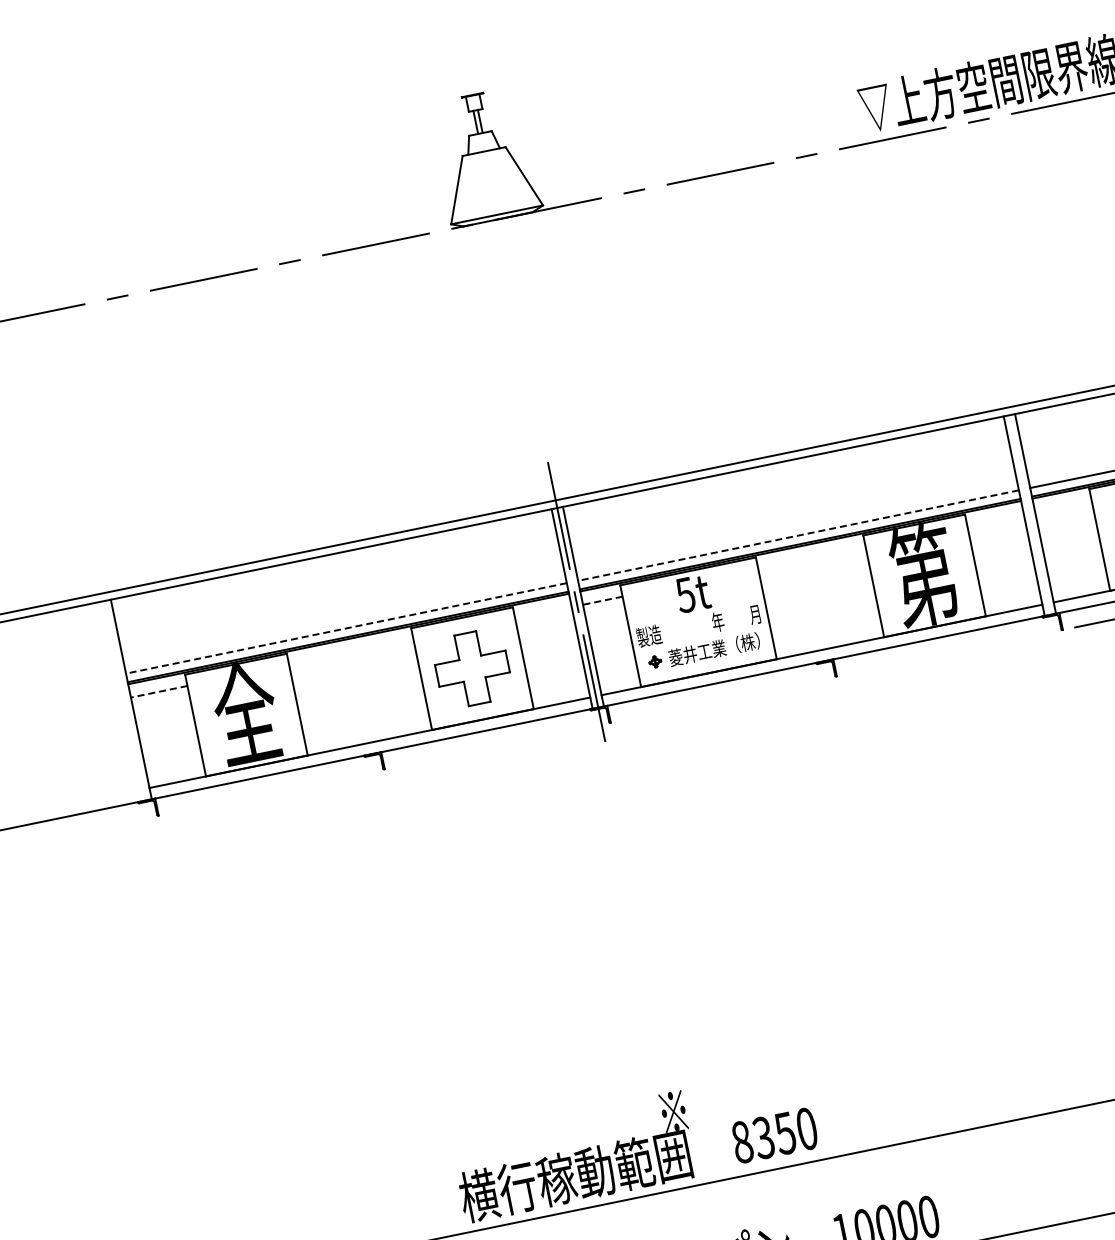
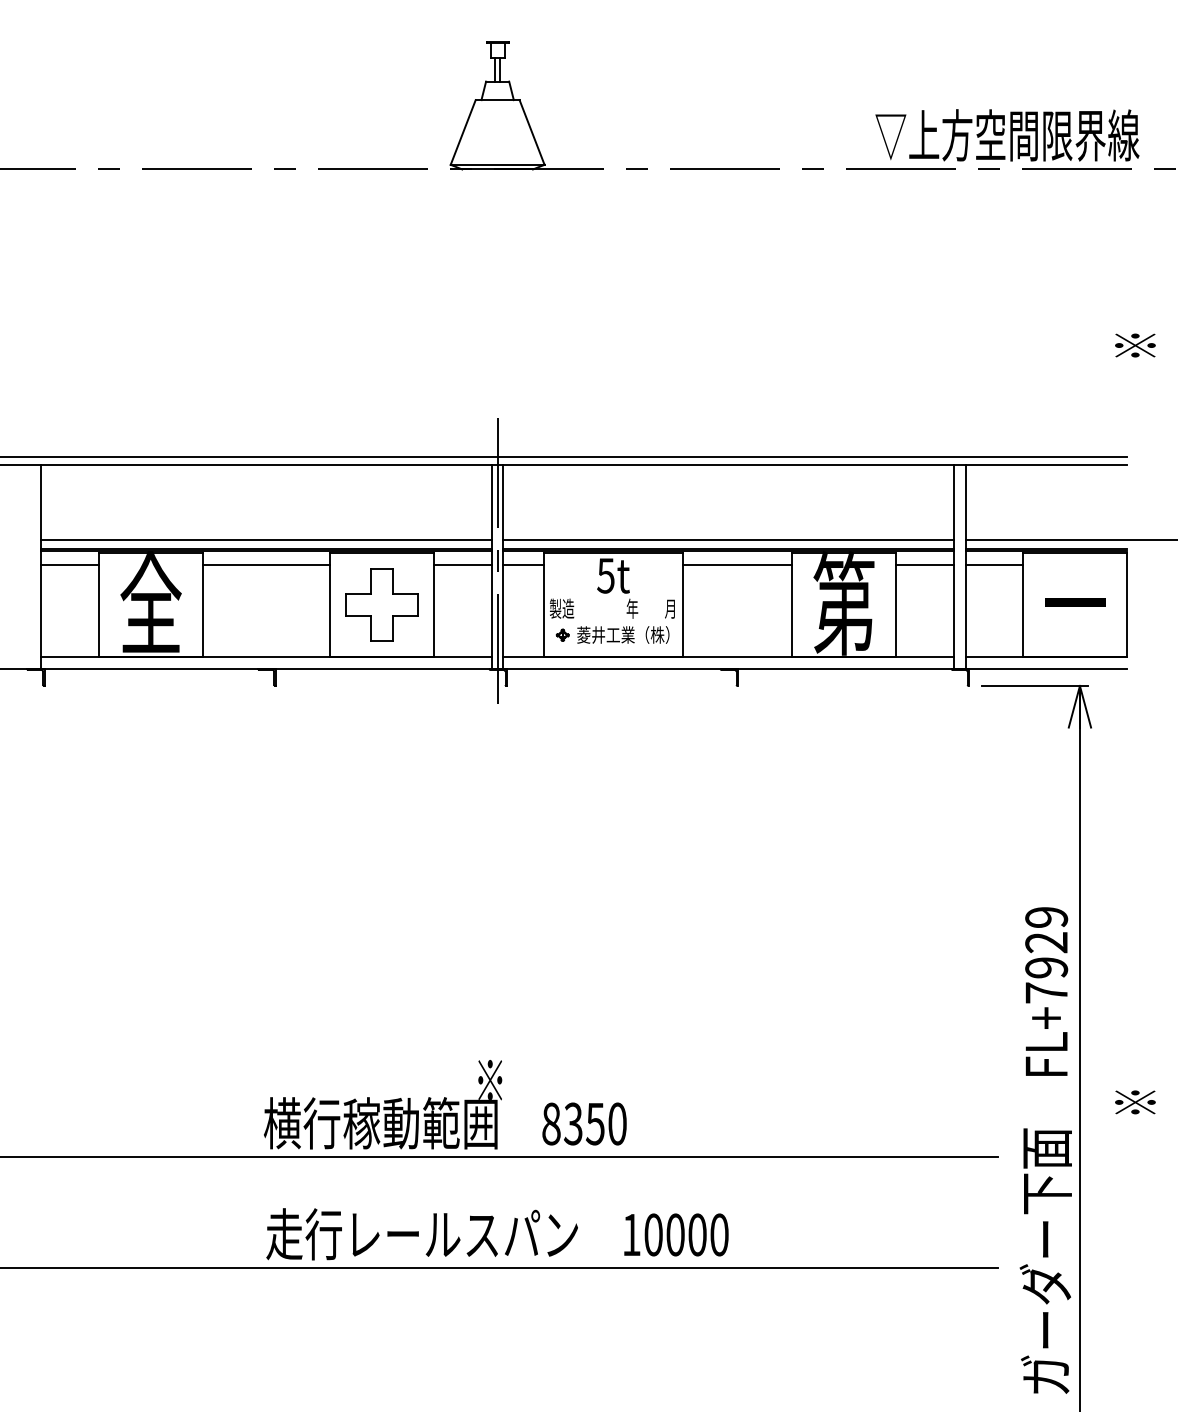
line: (1063, 506) -> (994, 564), added
line: (995, 519) -> (925, 564), added
line: (798, 535) -> (728, 540), dashed -> solid
line: (811, 557) -> (737, 564), added
line: (602, 600) -> (523, 564), dashed -> solid
line: (542, 612) -> (462, 564), added
line: (346, 628) -> (266, 540), dashed -> solid
line: (351, 652) -> (266, 564), added
line: (159, 691) -> (70, 564), dashed -> solid

